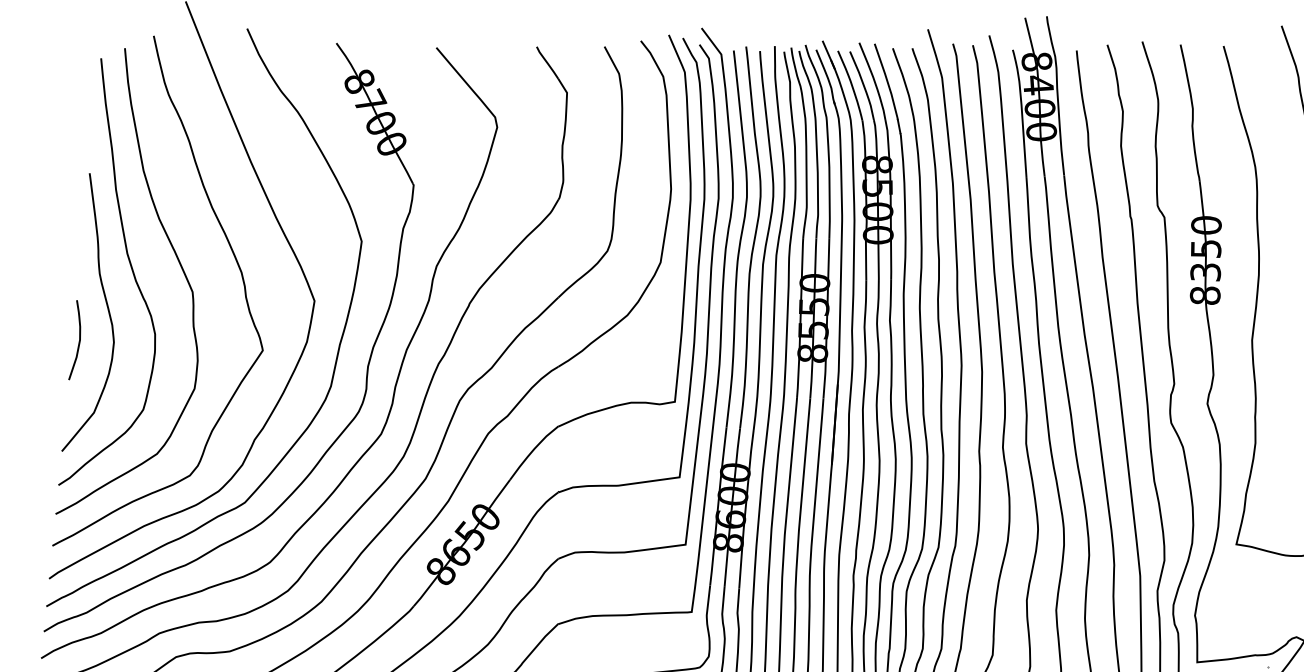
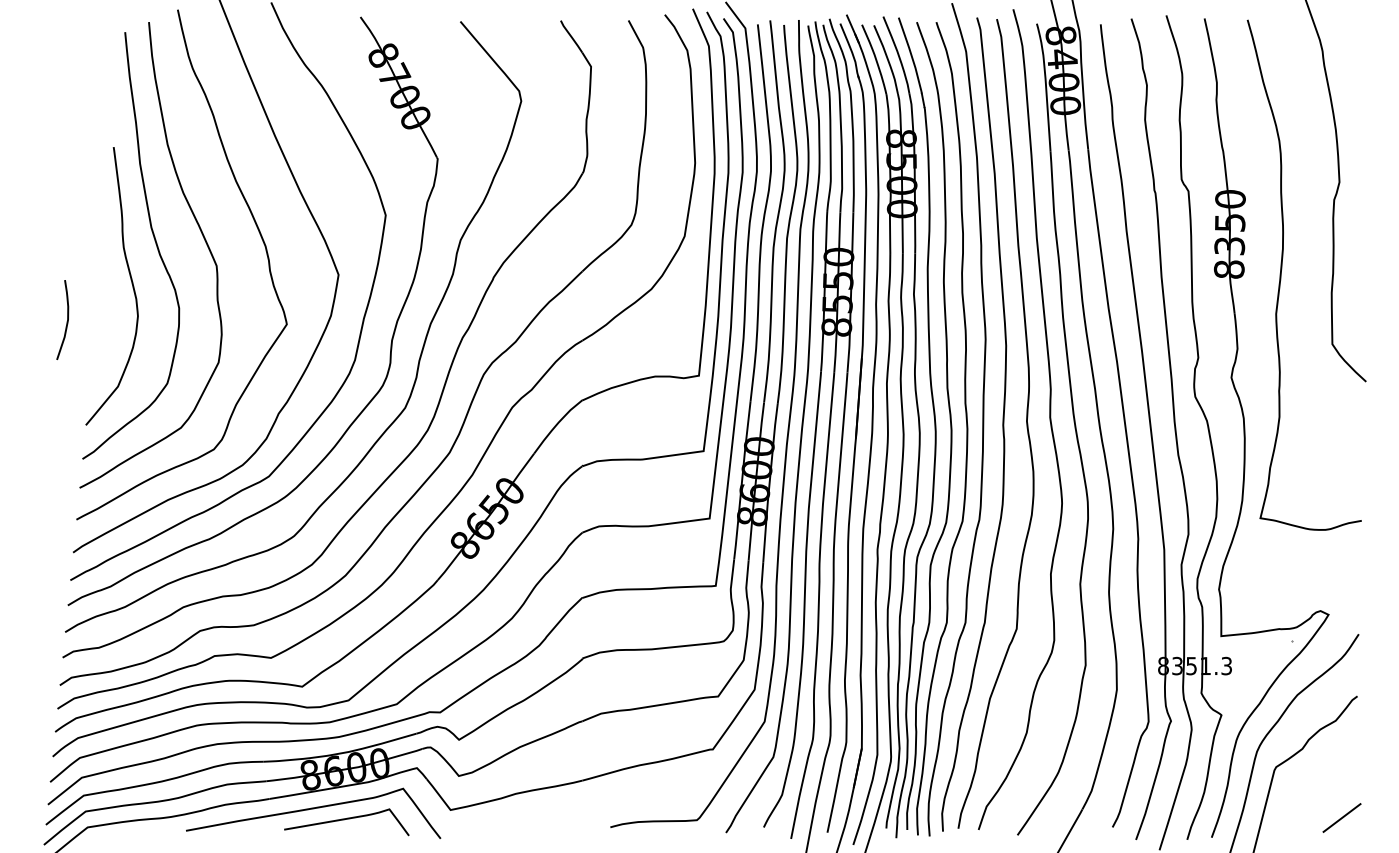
curve: (78, 341) -> (66, 321), moved

